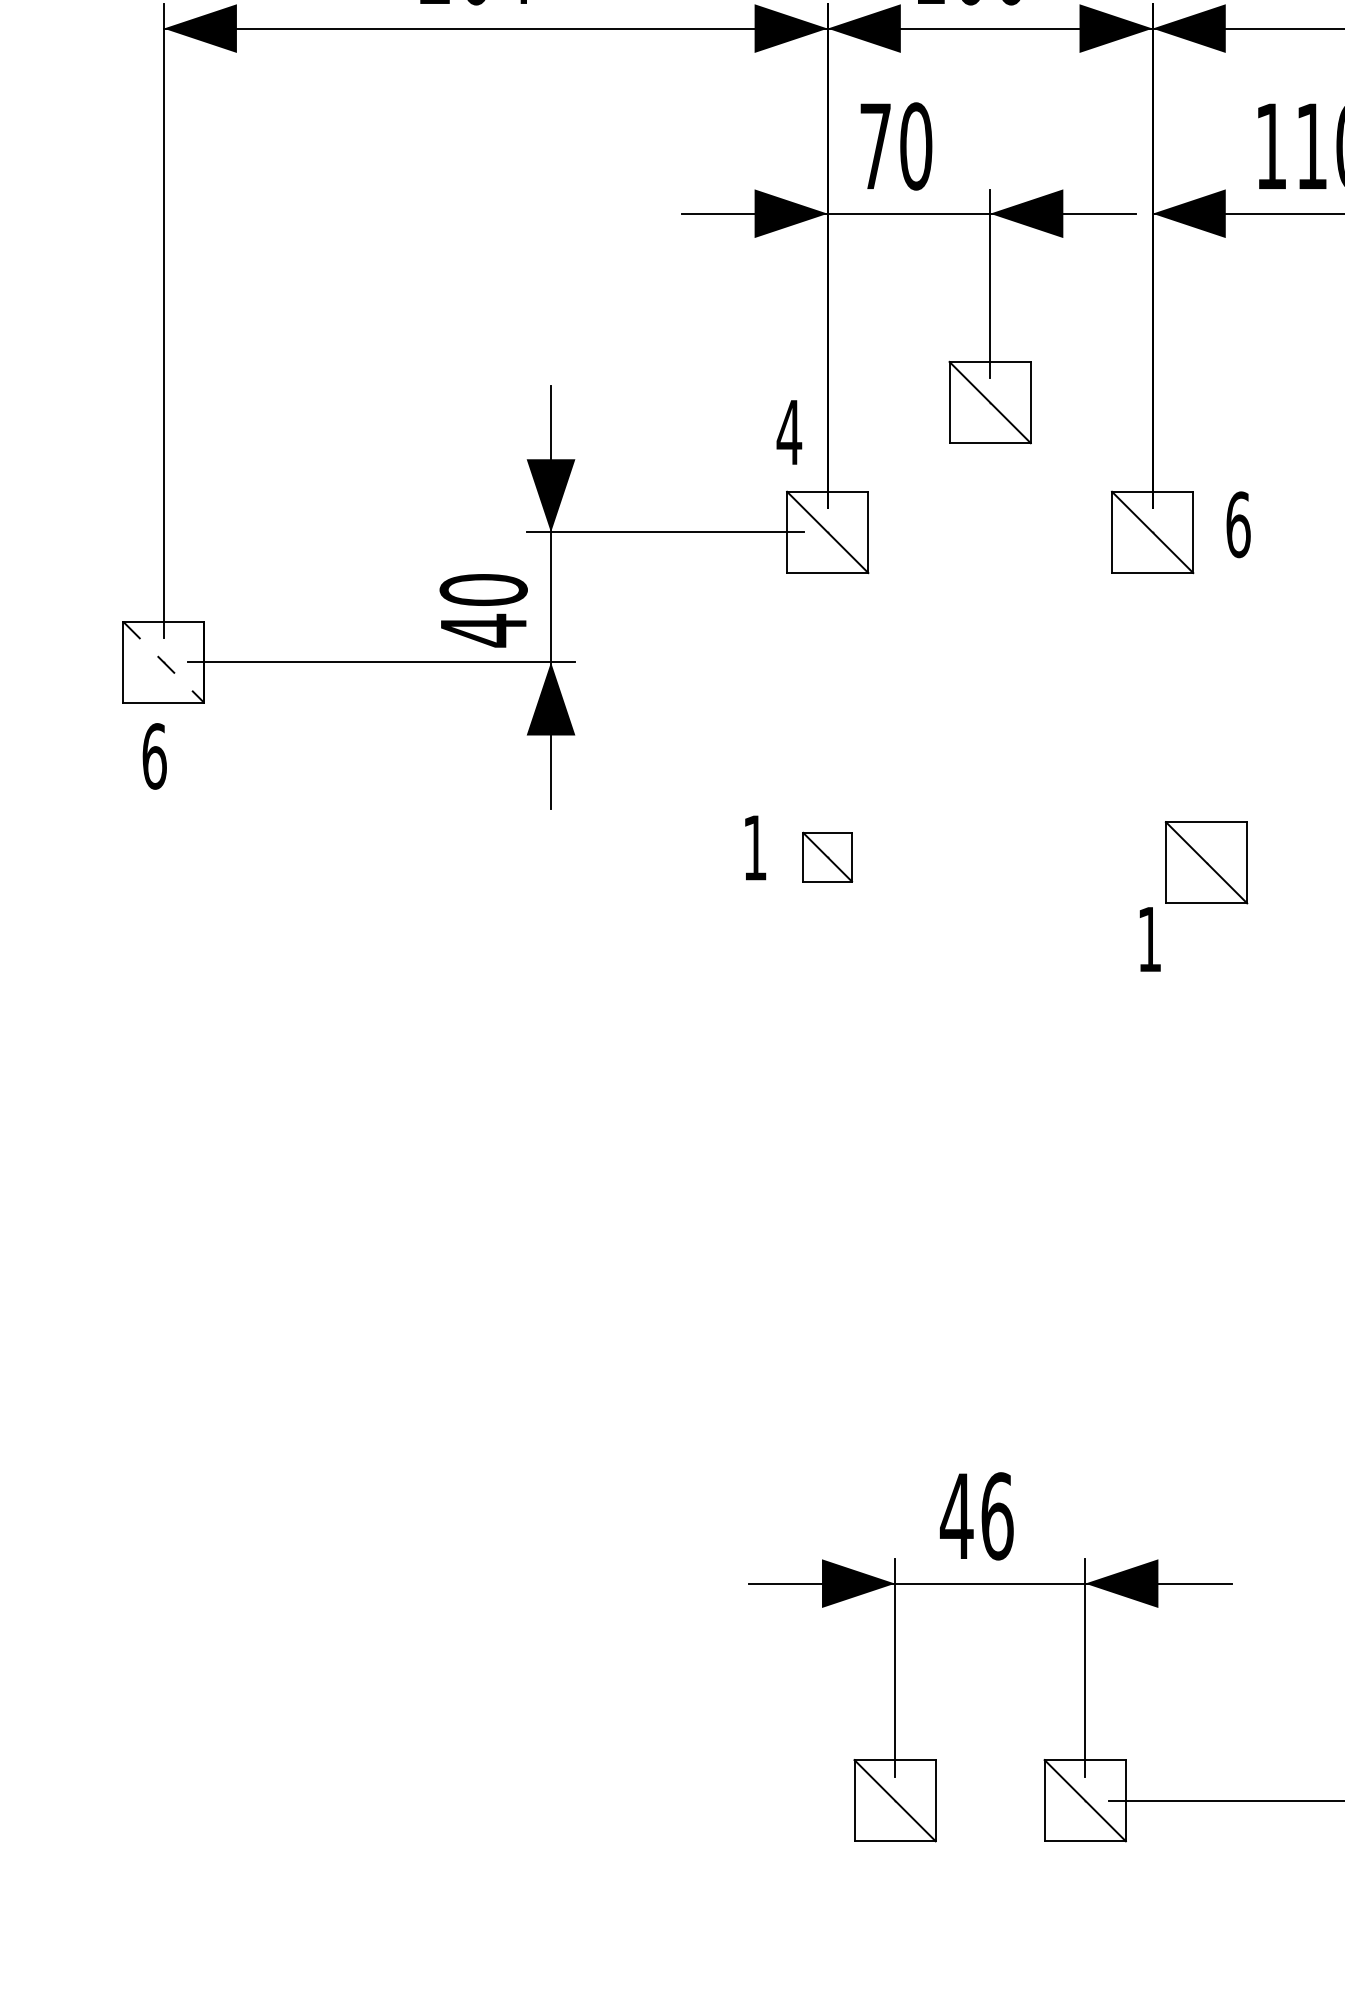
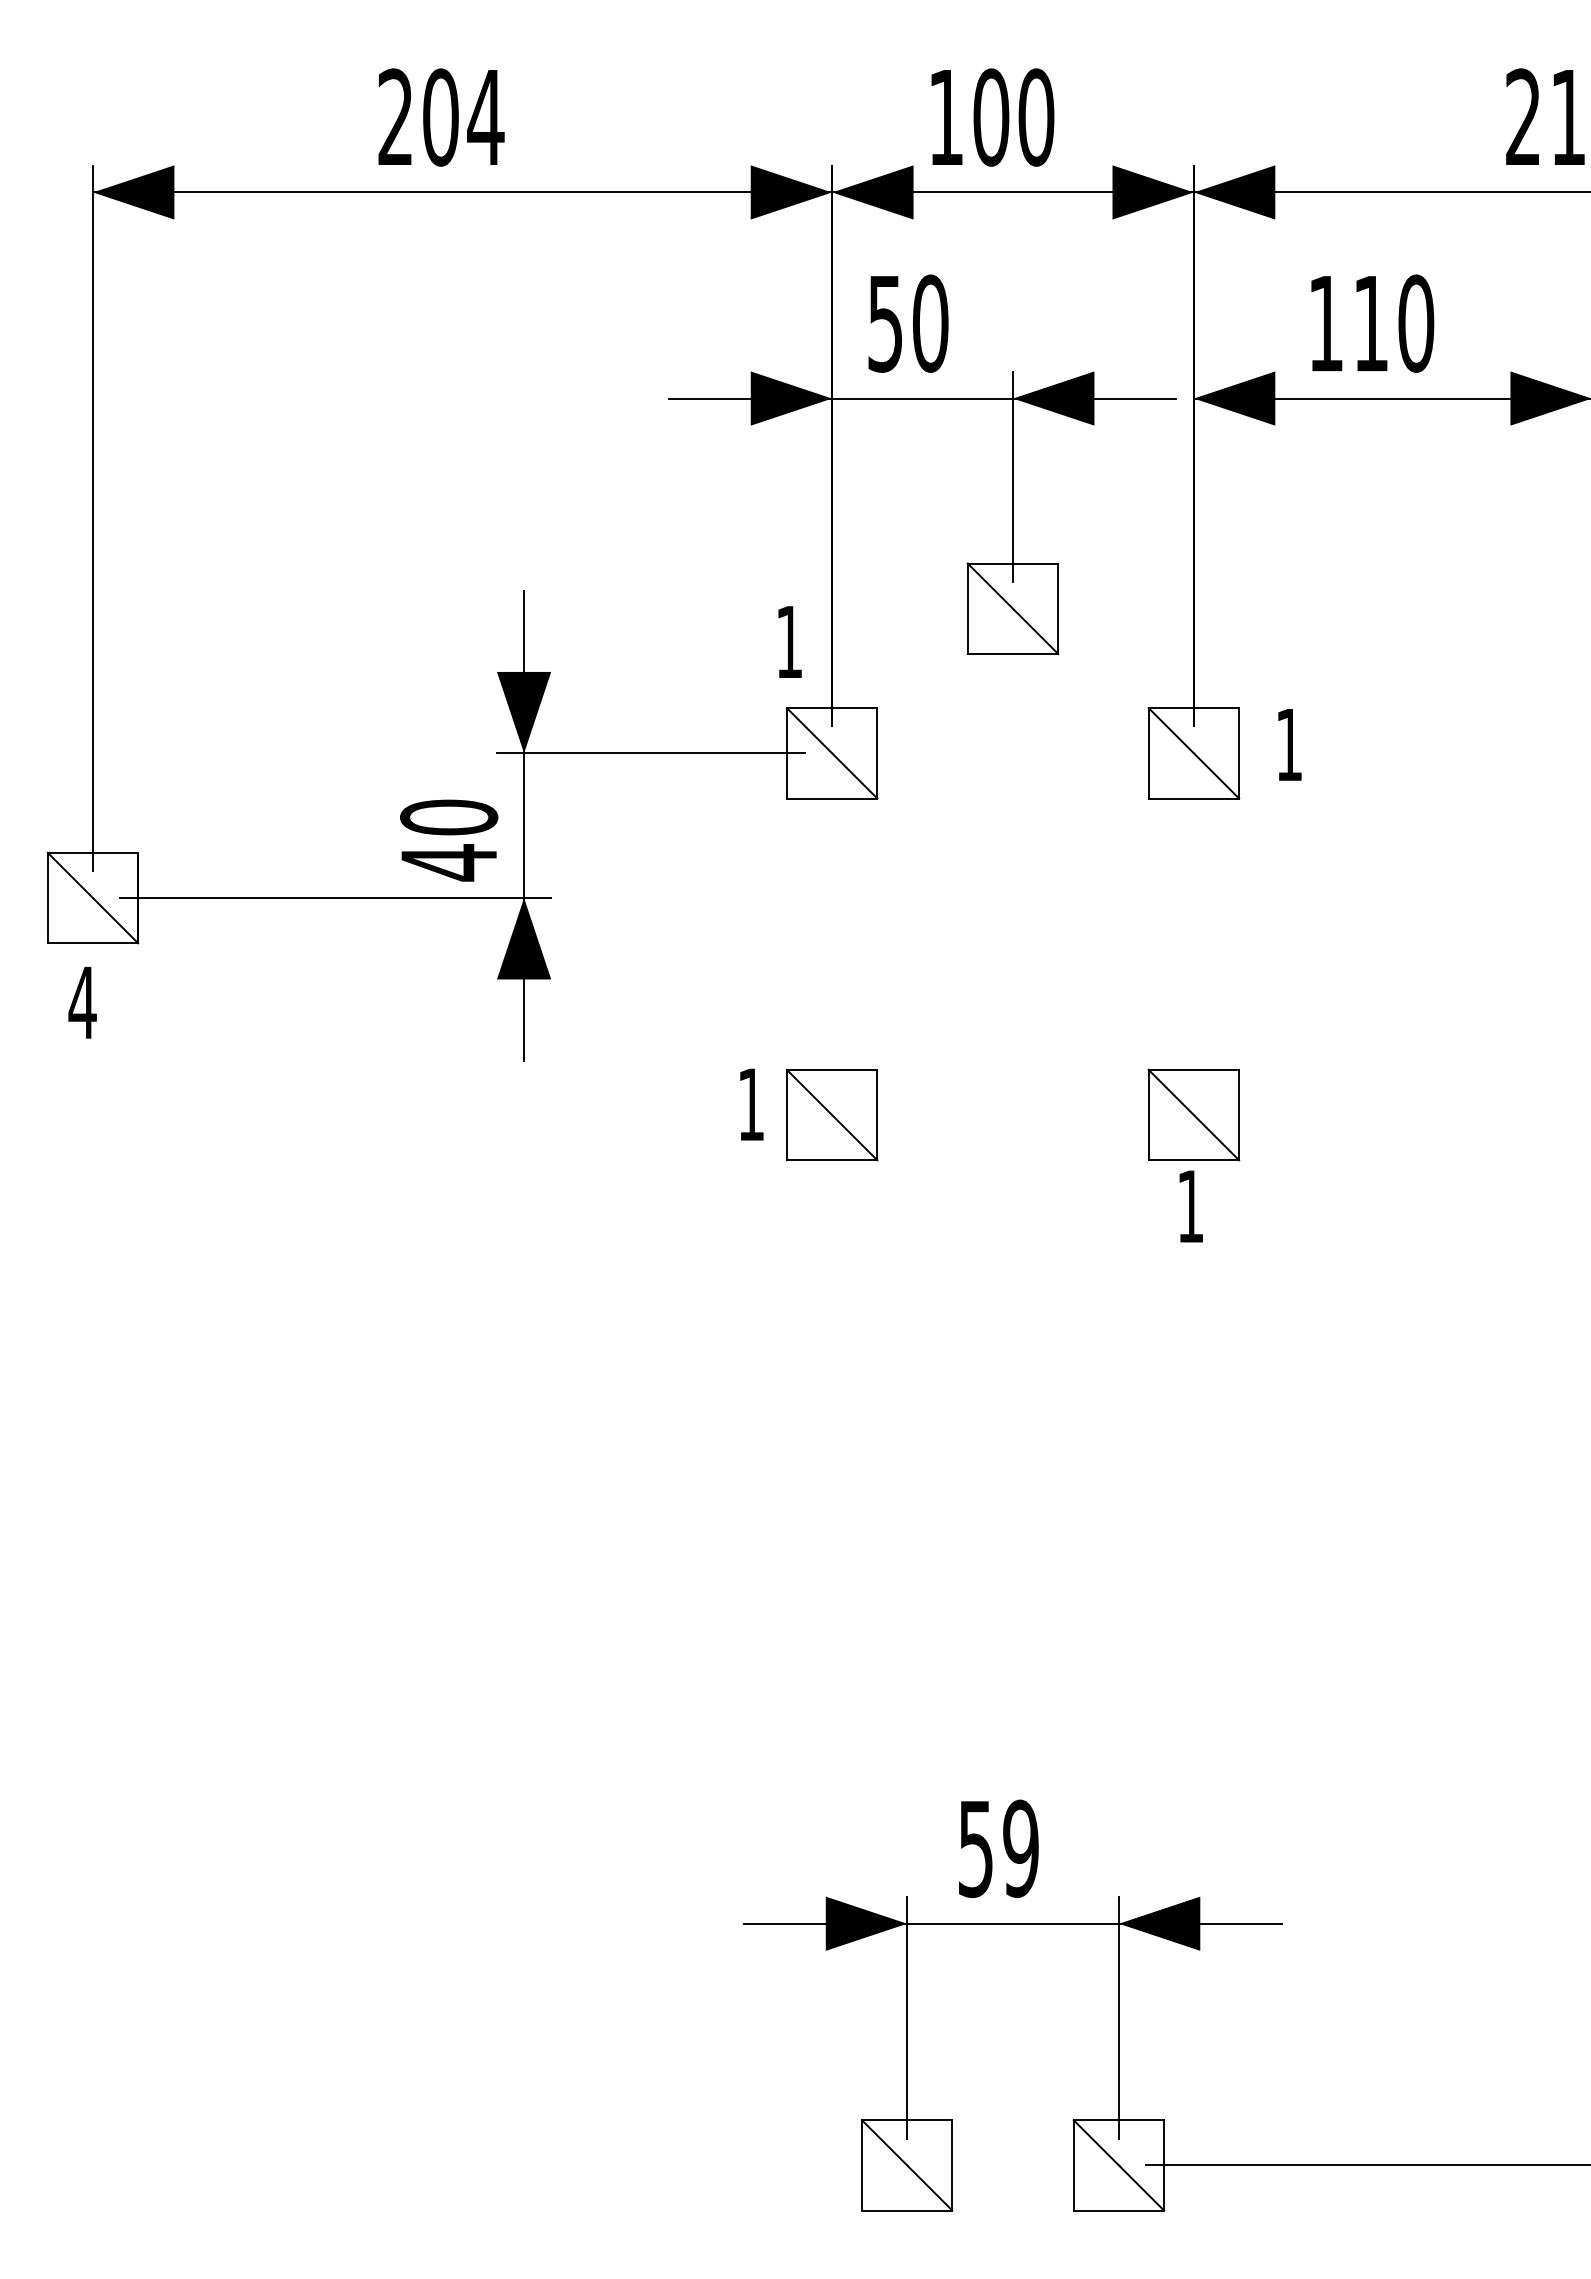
text: (875, 147) -> (885, 324), 70 -> 50
text: (789, 431) -> (789, 641), 4 -> 1
text: (1238, 524) -> (1289, 744), 6 -> 1
line: (163, 662) -> (92, 898), dashed -> solid
text: (154, 756) -> (82, 1002), 6 -> 4
part: (827, 856) -> (831, 1114), size x1.67
part: (1206, 862) -> (1193, 1114), moved
text: (977, 1516) -> (998, 1848), 46 -> 59

